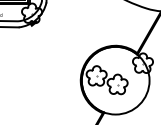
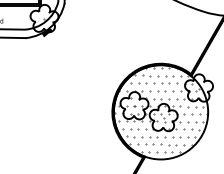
hatch: (115, 78) -> (160, 109), added

